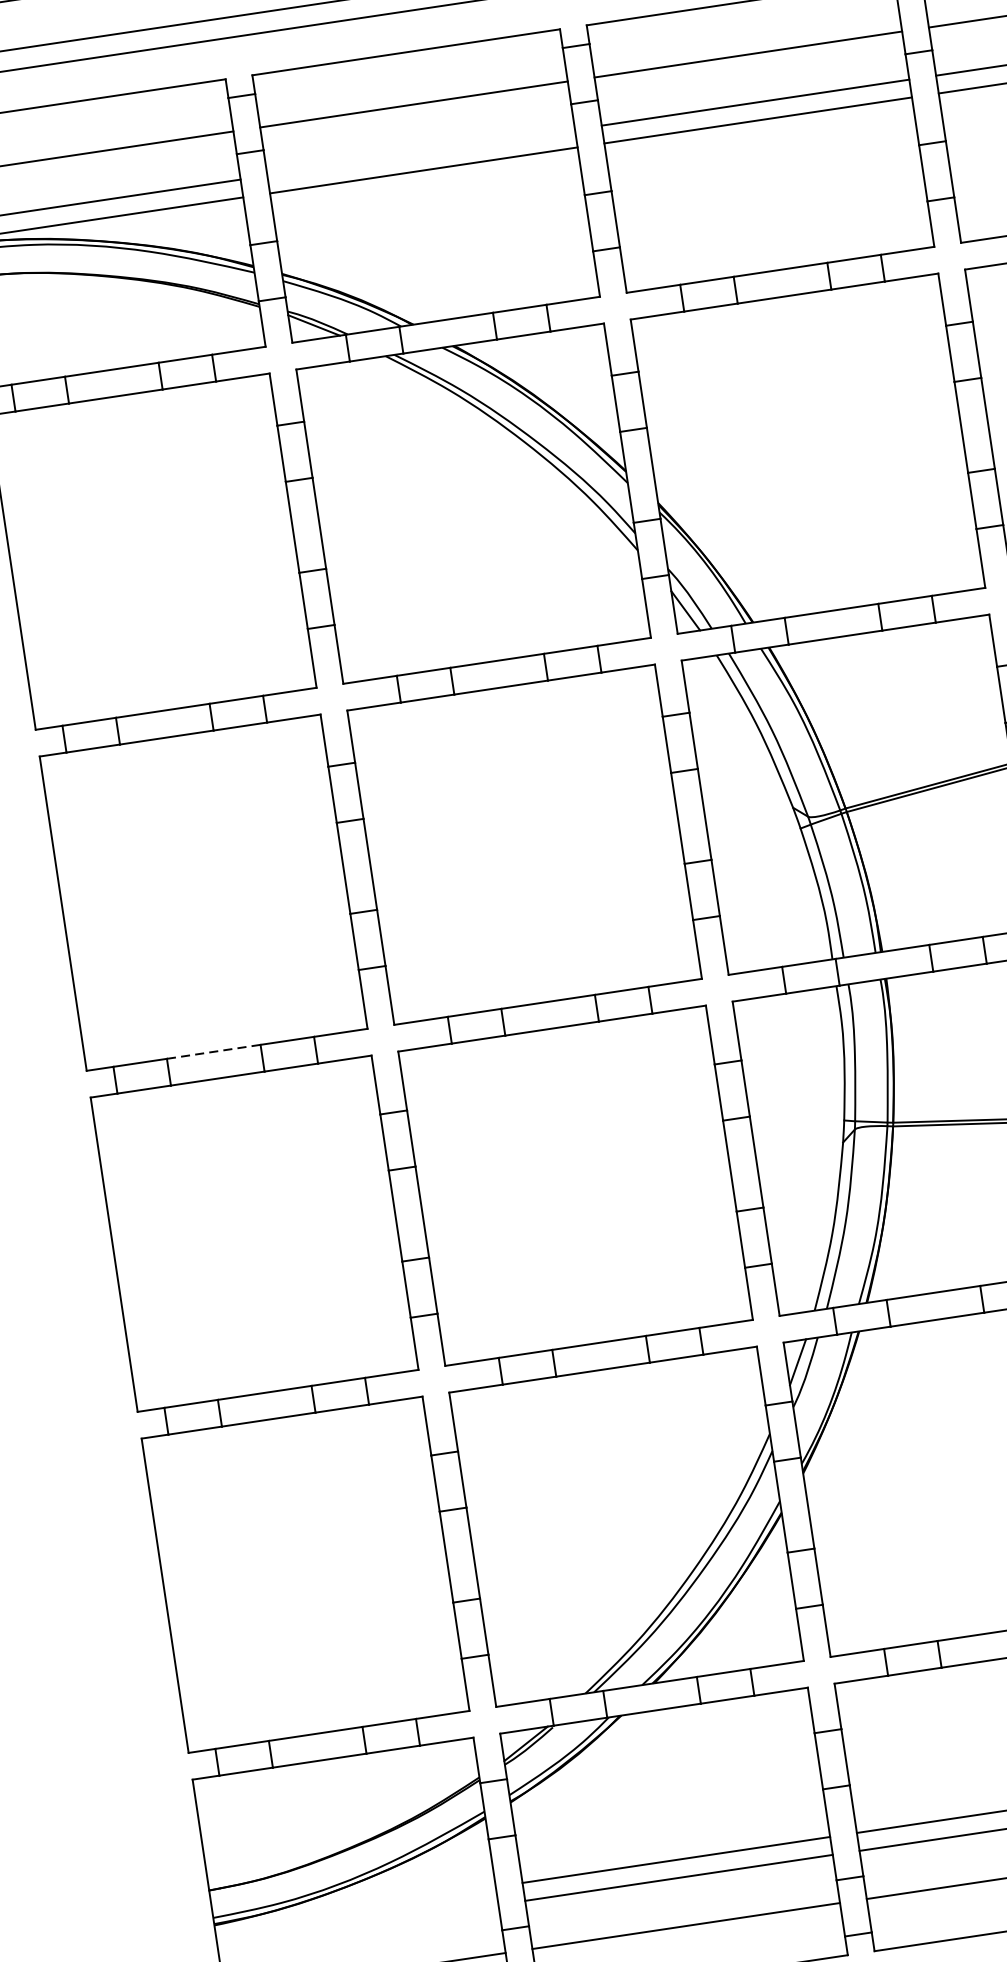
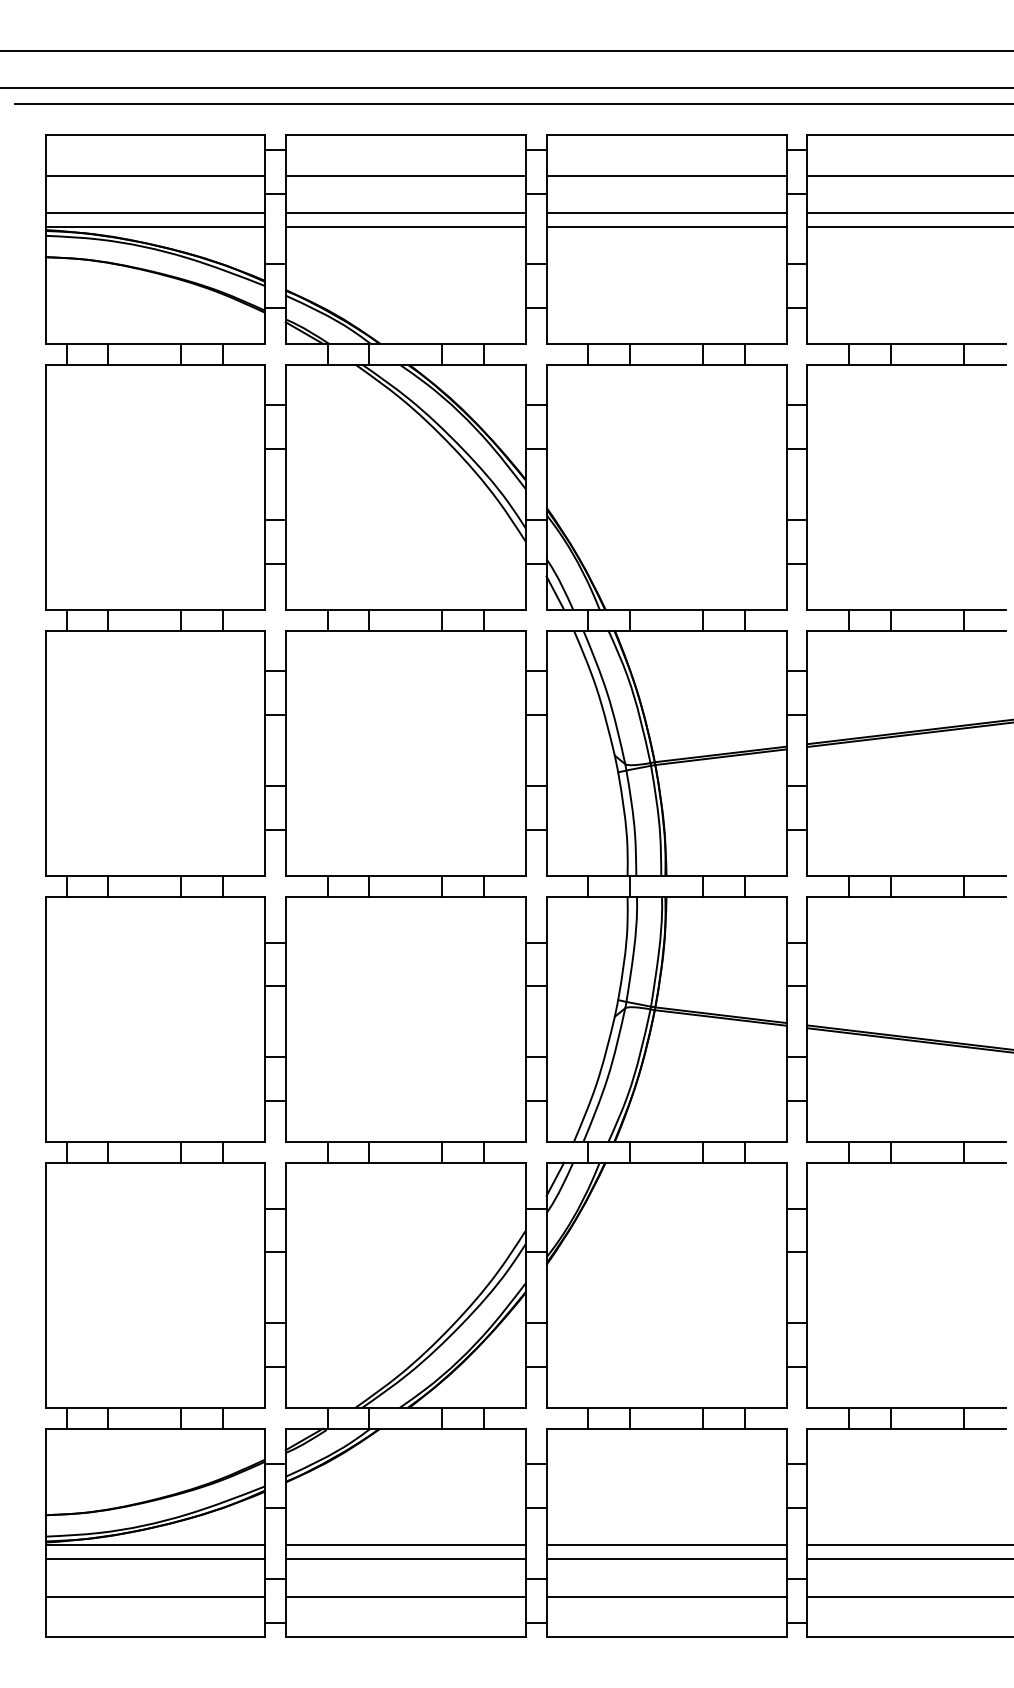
line: (420, 152) -> (405, 213), added
line: (213, 1051) -> (144, 875), dashed -> solid
line: (354, 1908) -> (154, 1545), added
line: (356, 1926) -> (154, 1559), added

